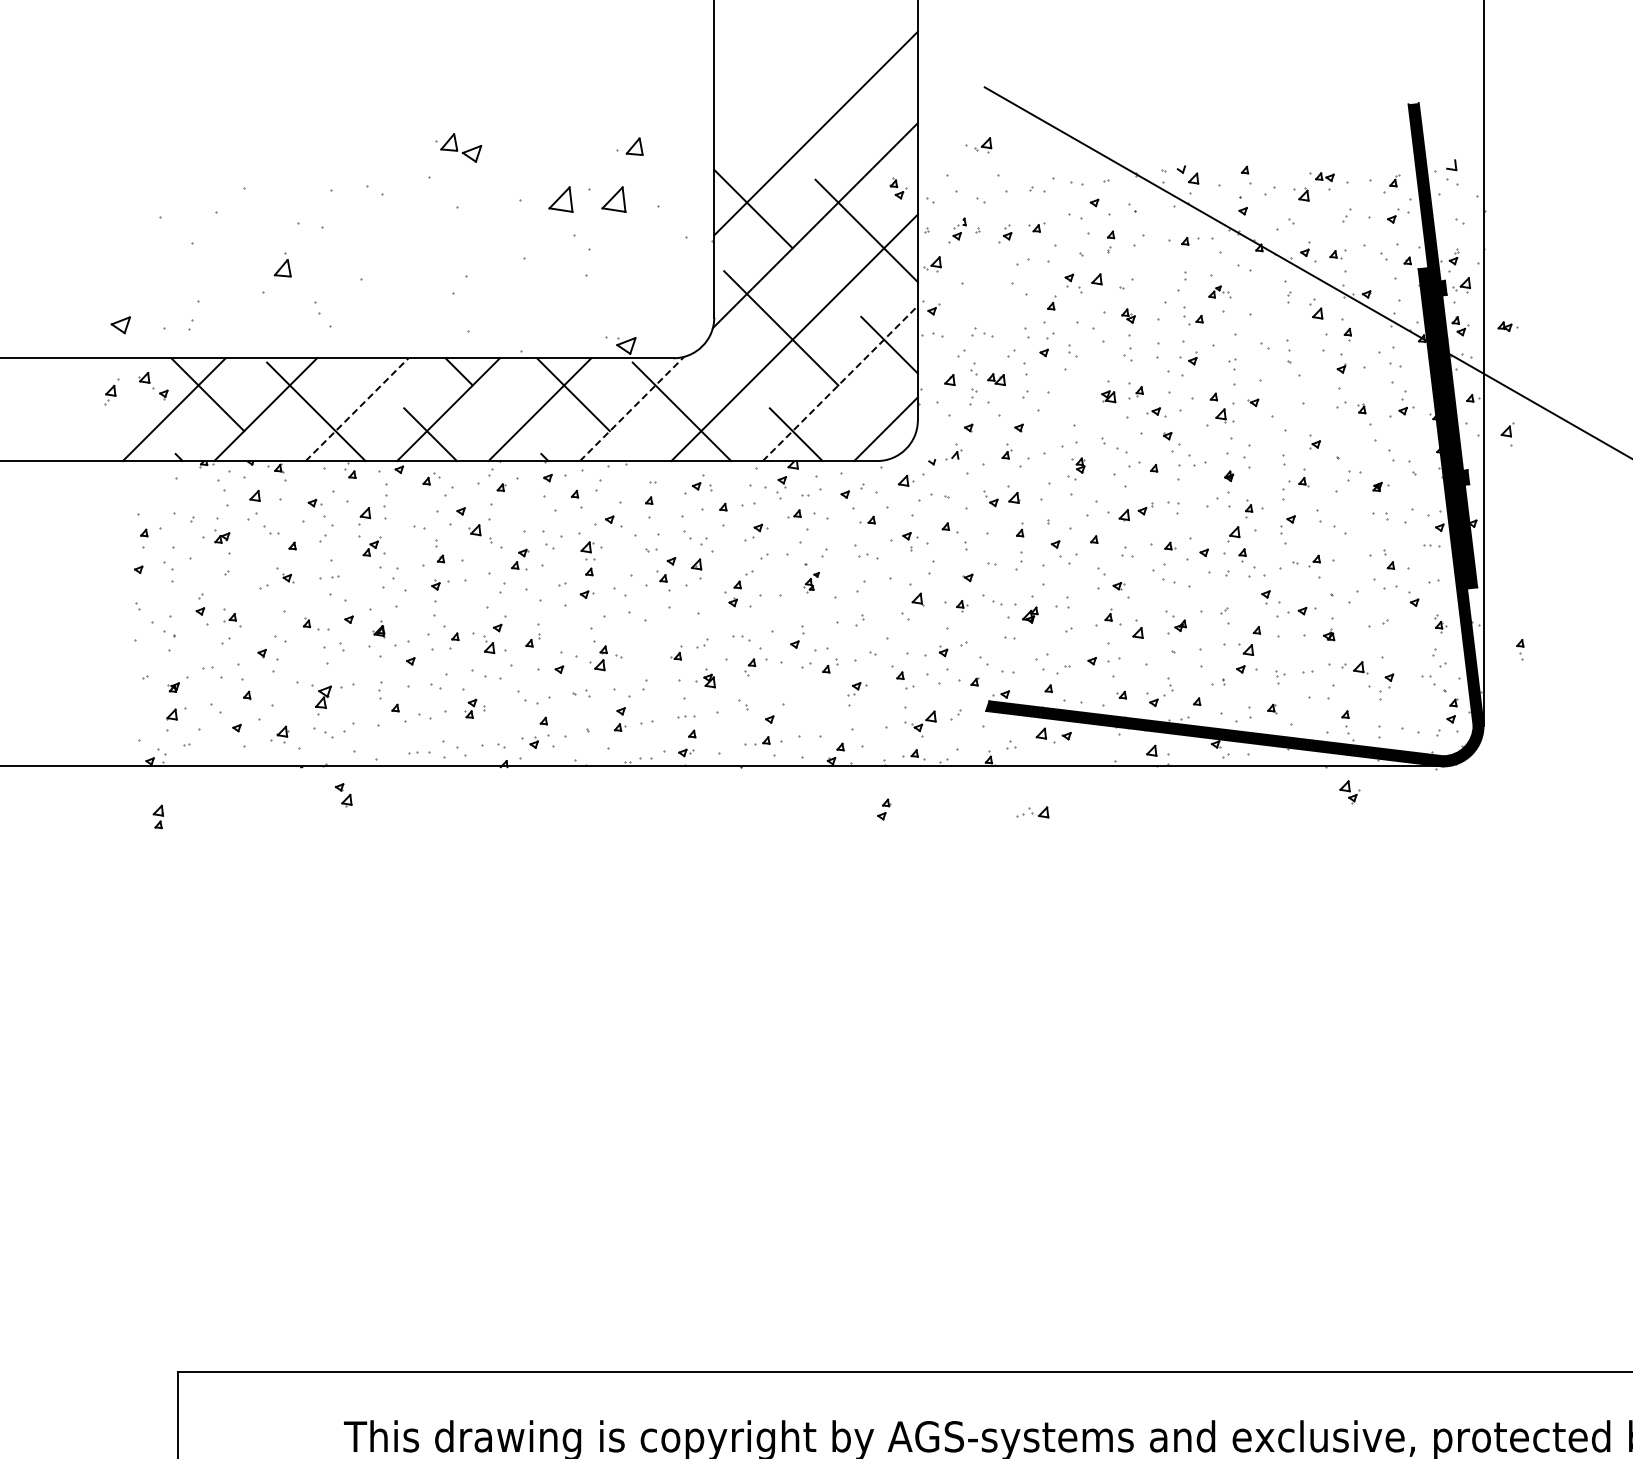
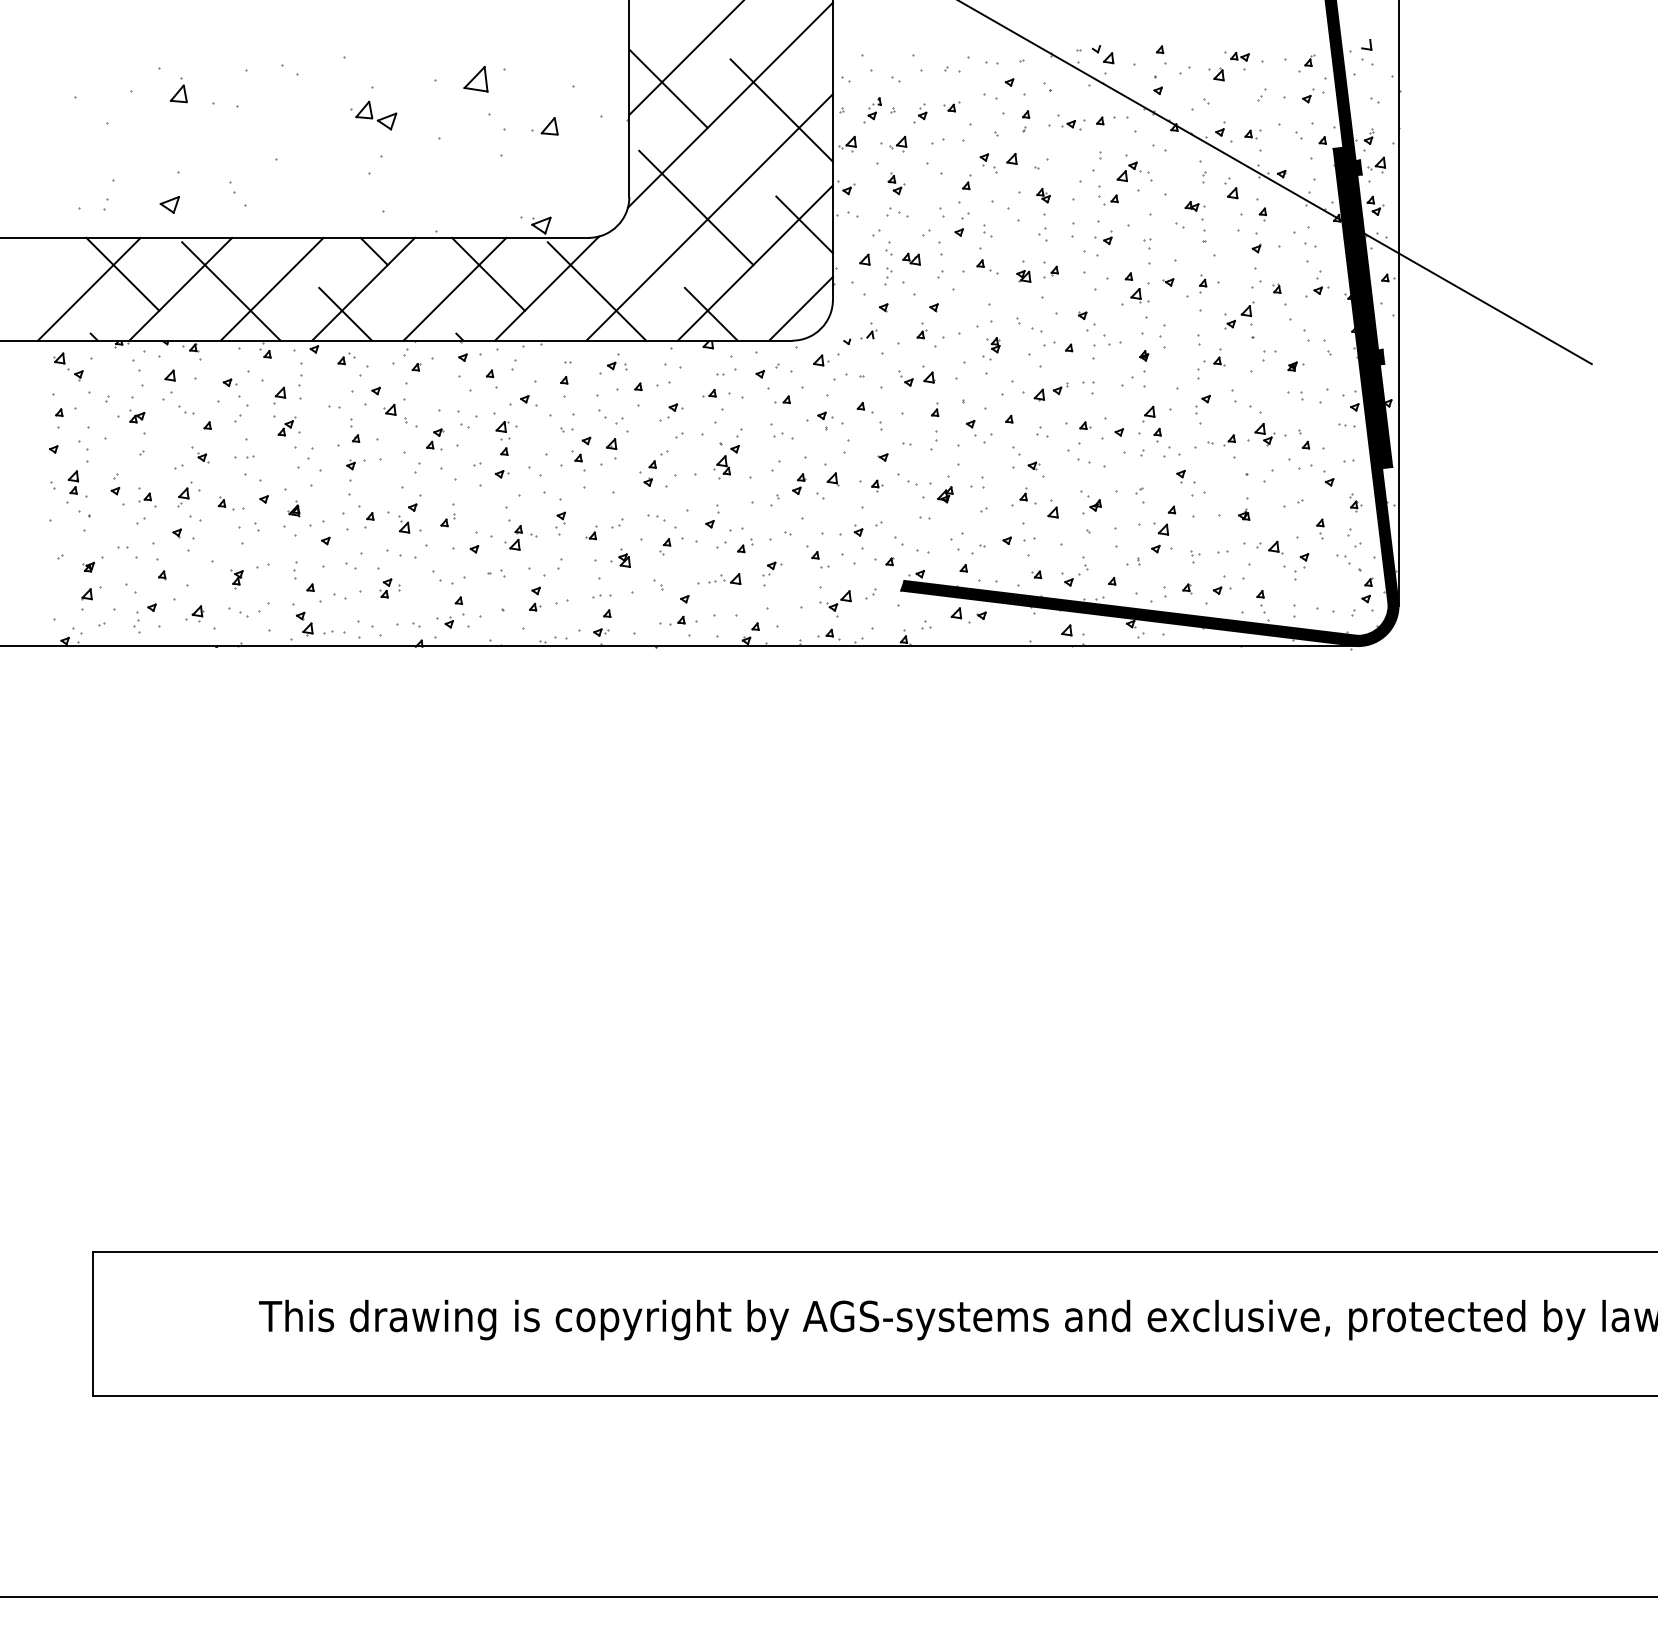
part: (978, 144) -> (893, 143), moved
part: (629, 146) -> (544, 126), moved
part: (458, 147) -> (373, 115), moved
part: (898, 187) -> (896, 183), moved
part: (613, 199) -> (528, 79), removed
part: (282, 264) -> (178, 90), moved
part: (1219, 291) -> (1134, 171), size x1.67
part: (120, 324) -> (169, 204), moved
part: (1507, 326) -> (1194, 206), moved
line: (840, 383) -> (755, 263), dashed -> solid
part: (153, 385) -> (68, 366), moved
part: (1072, 386) -> (987, 266), added
part: (111, 391) -> (184, 494), moved
line: (632, 408) -> (547, 288), dashed -> solid
line: (357, 409) -> (272, 289), dashed -> solid
part: (1156, 412) -> (1071, 125), moved
part: (1507, 433) -> (1247, 313), moved
part: (781, 487) -> (560, 523), moved
part: (1249, 508) -> (1203, 283), moved
part: (811, 582) -> (726, 462), size x1.67
part: (1306, 610) -> (1221, 590), moved
part: (1520, 648) -> (1320, 528), moved
part: (321, 699) -> (236, 579), size x0.62
part: (221, 742) -> (136, 622), added
part: (1349, 791) -> (1264, 434), moved
part: (343, 794) -> (304, 623), moved
part: (884, 809) -> (799, 484), moved
part: (1032, 811) -> (724, 578), moved
part: (157, 816) -> (72, 482), moved

